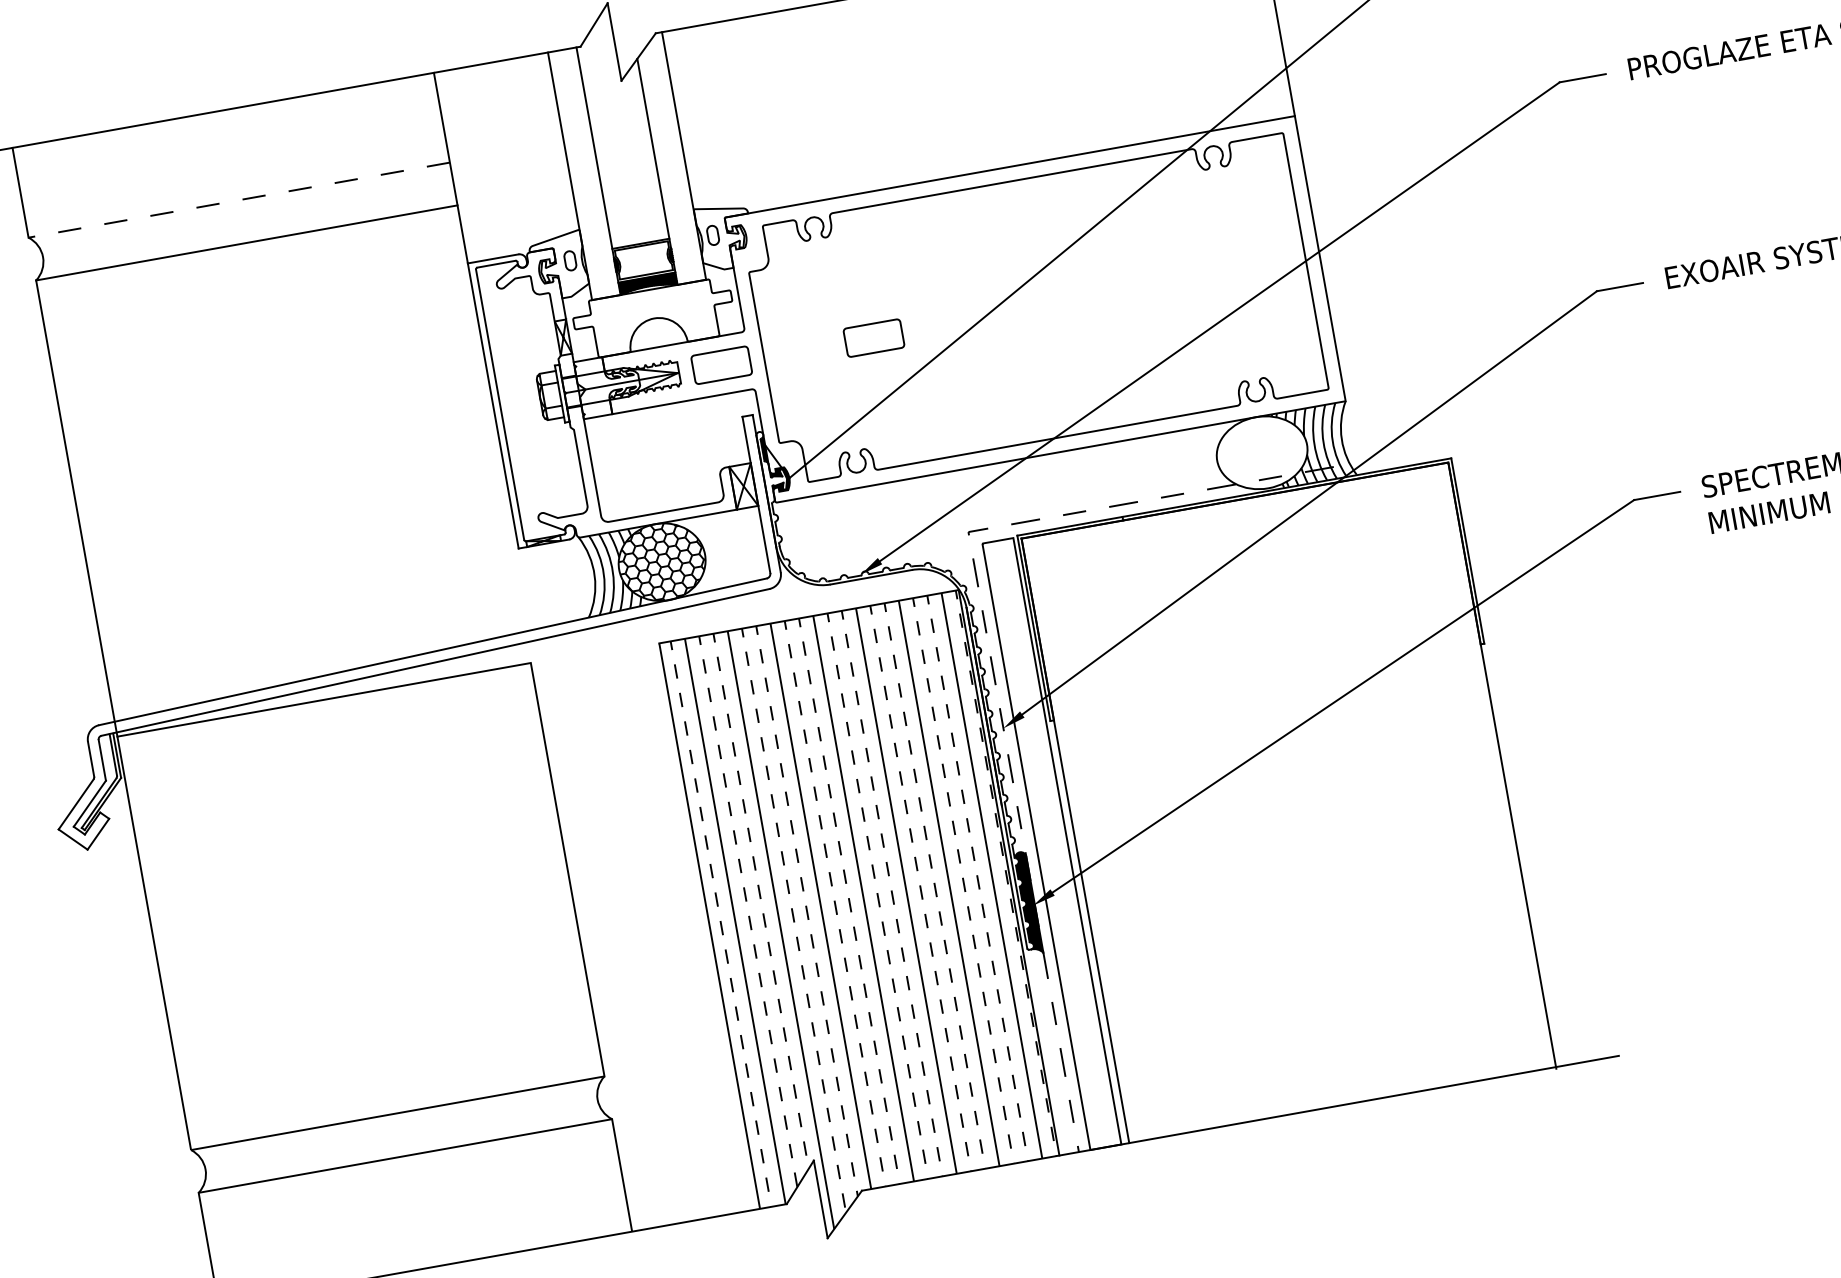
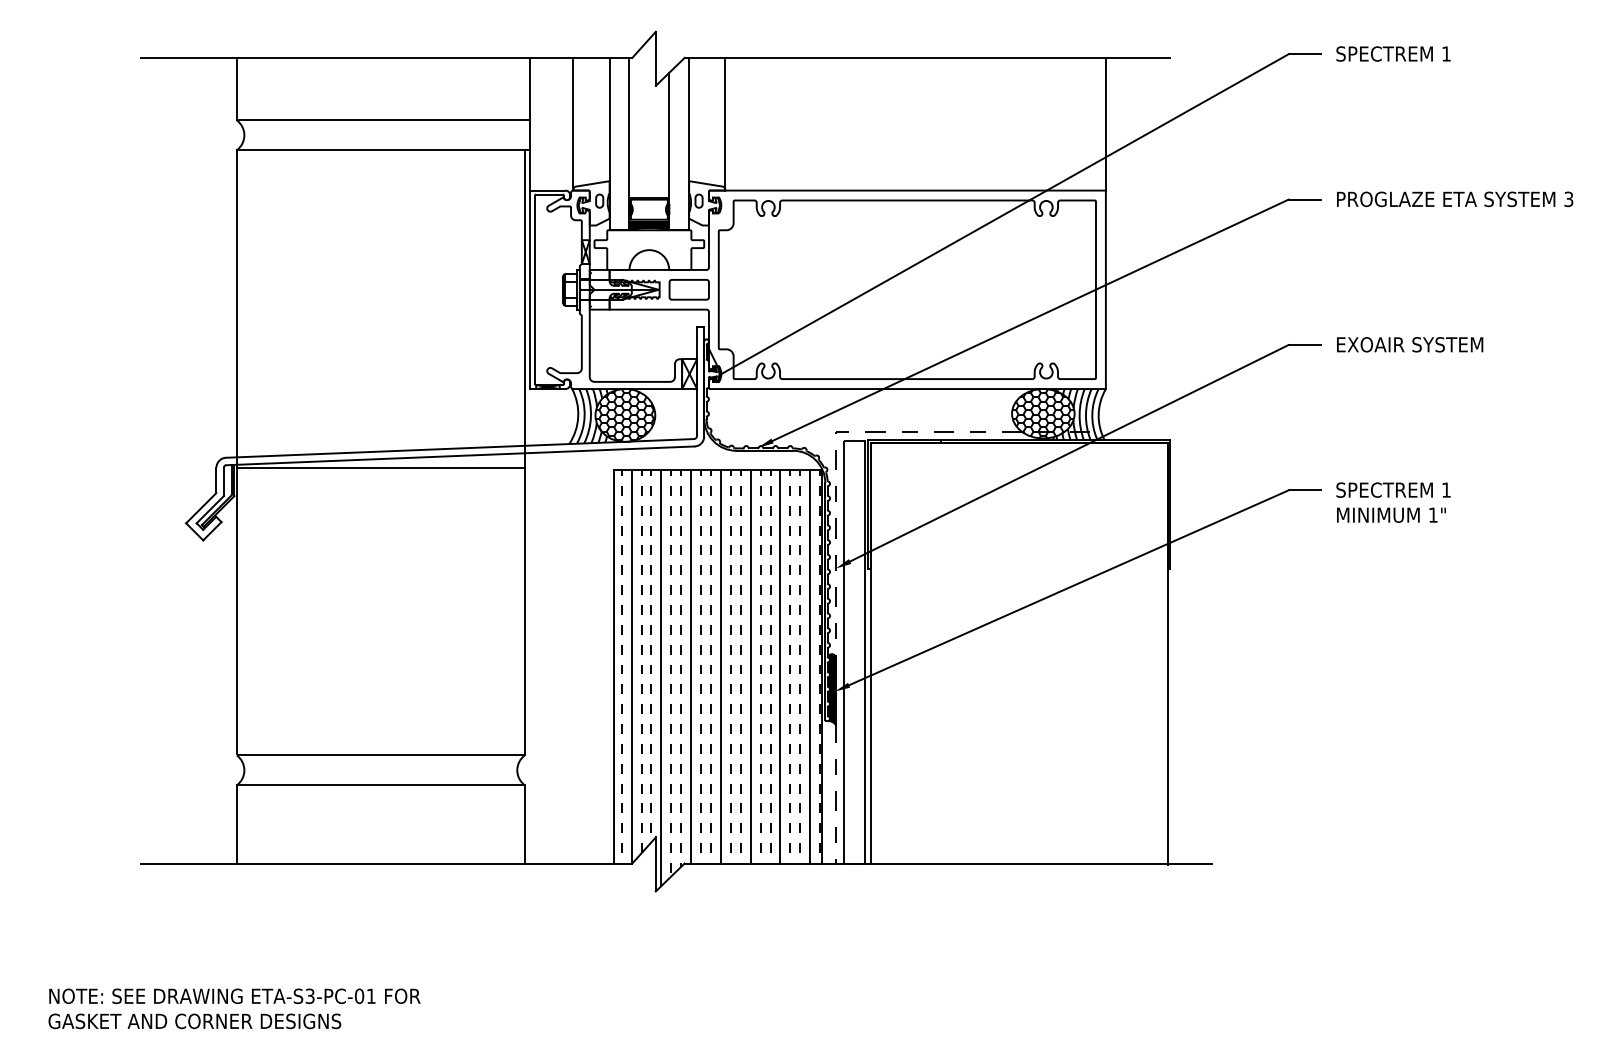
line: (731, 117) -> (725, 123), added
line: (512, 155) -> (573, 123), added
line: (239, 200) -> (383, 120), dashed -> solid
part: (872, 337) -> (794, 289), removed
line: (489, 434) -> (524, 308), added
hatch: (1262, 452) -> (1043, 413), added

